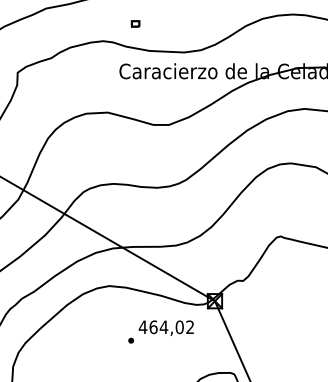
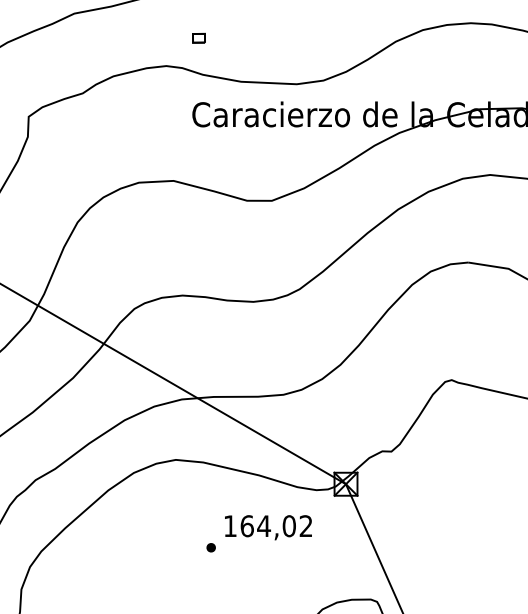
part: (135, 23) -> (198, 37), moved
text: (142, 326) -> (229, 524), 464,02 -> 164,02

